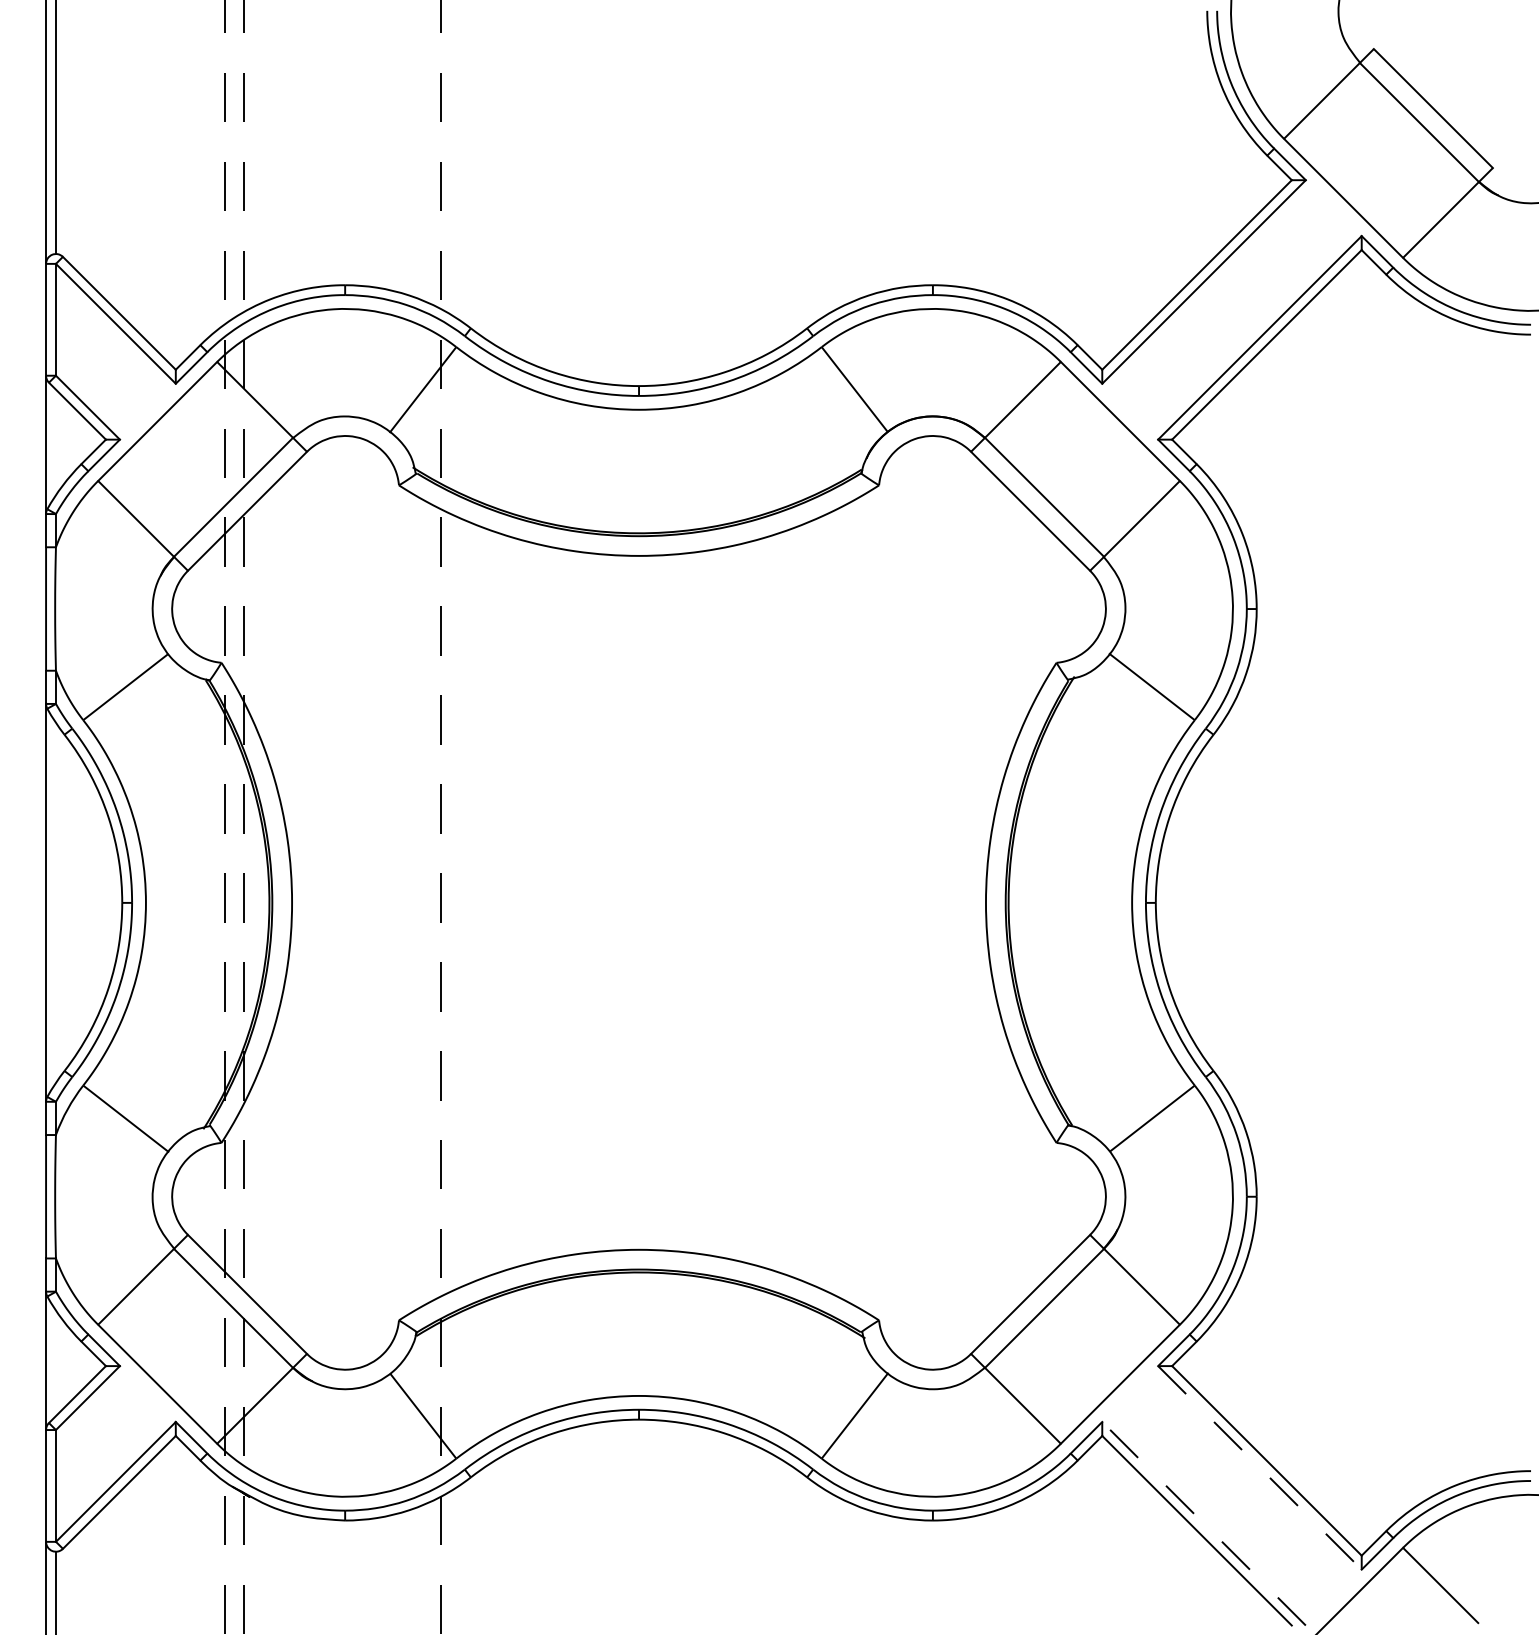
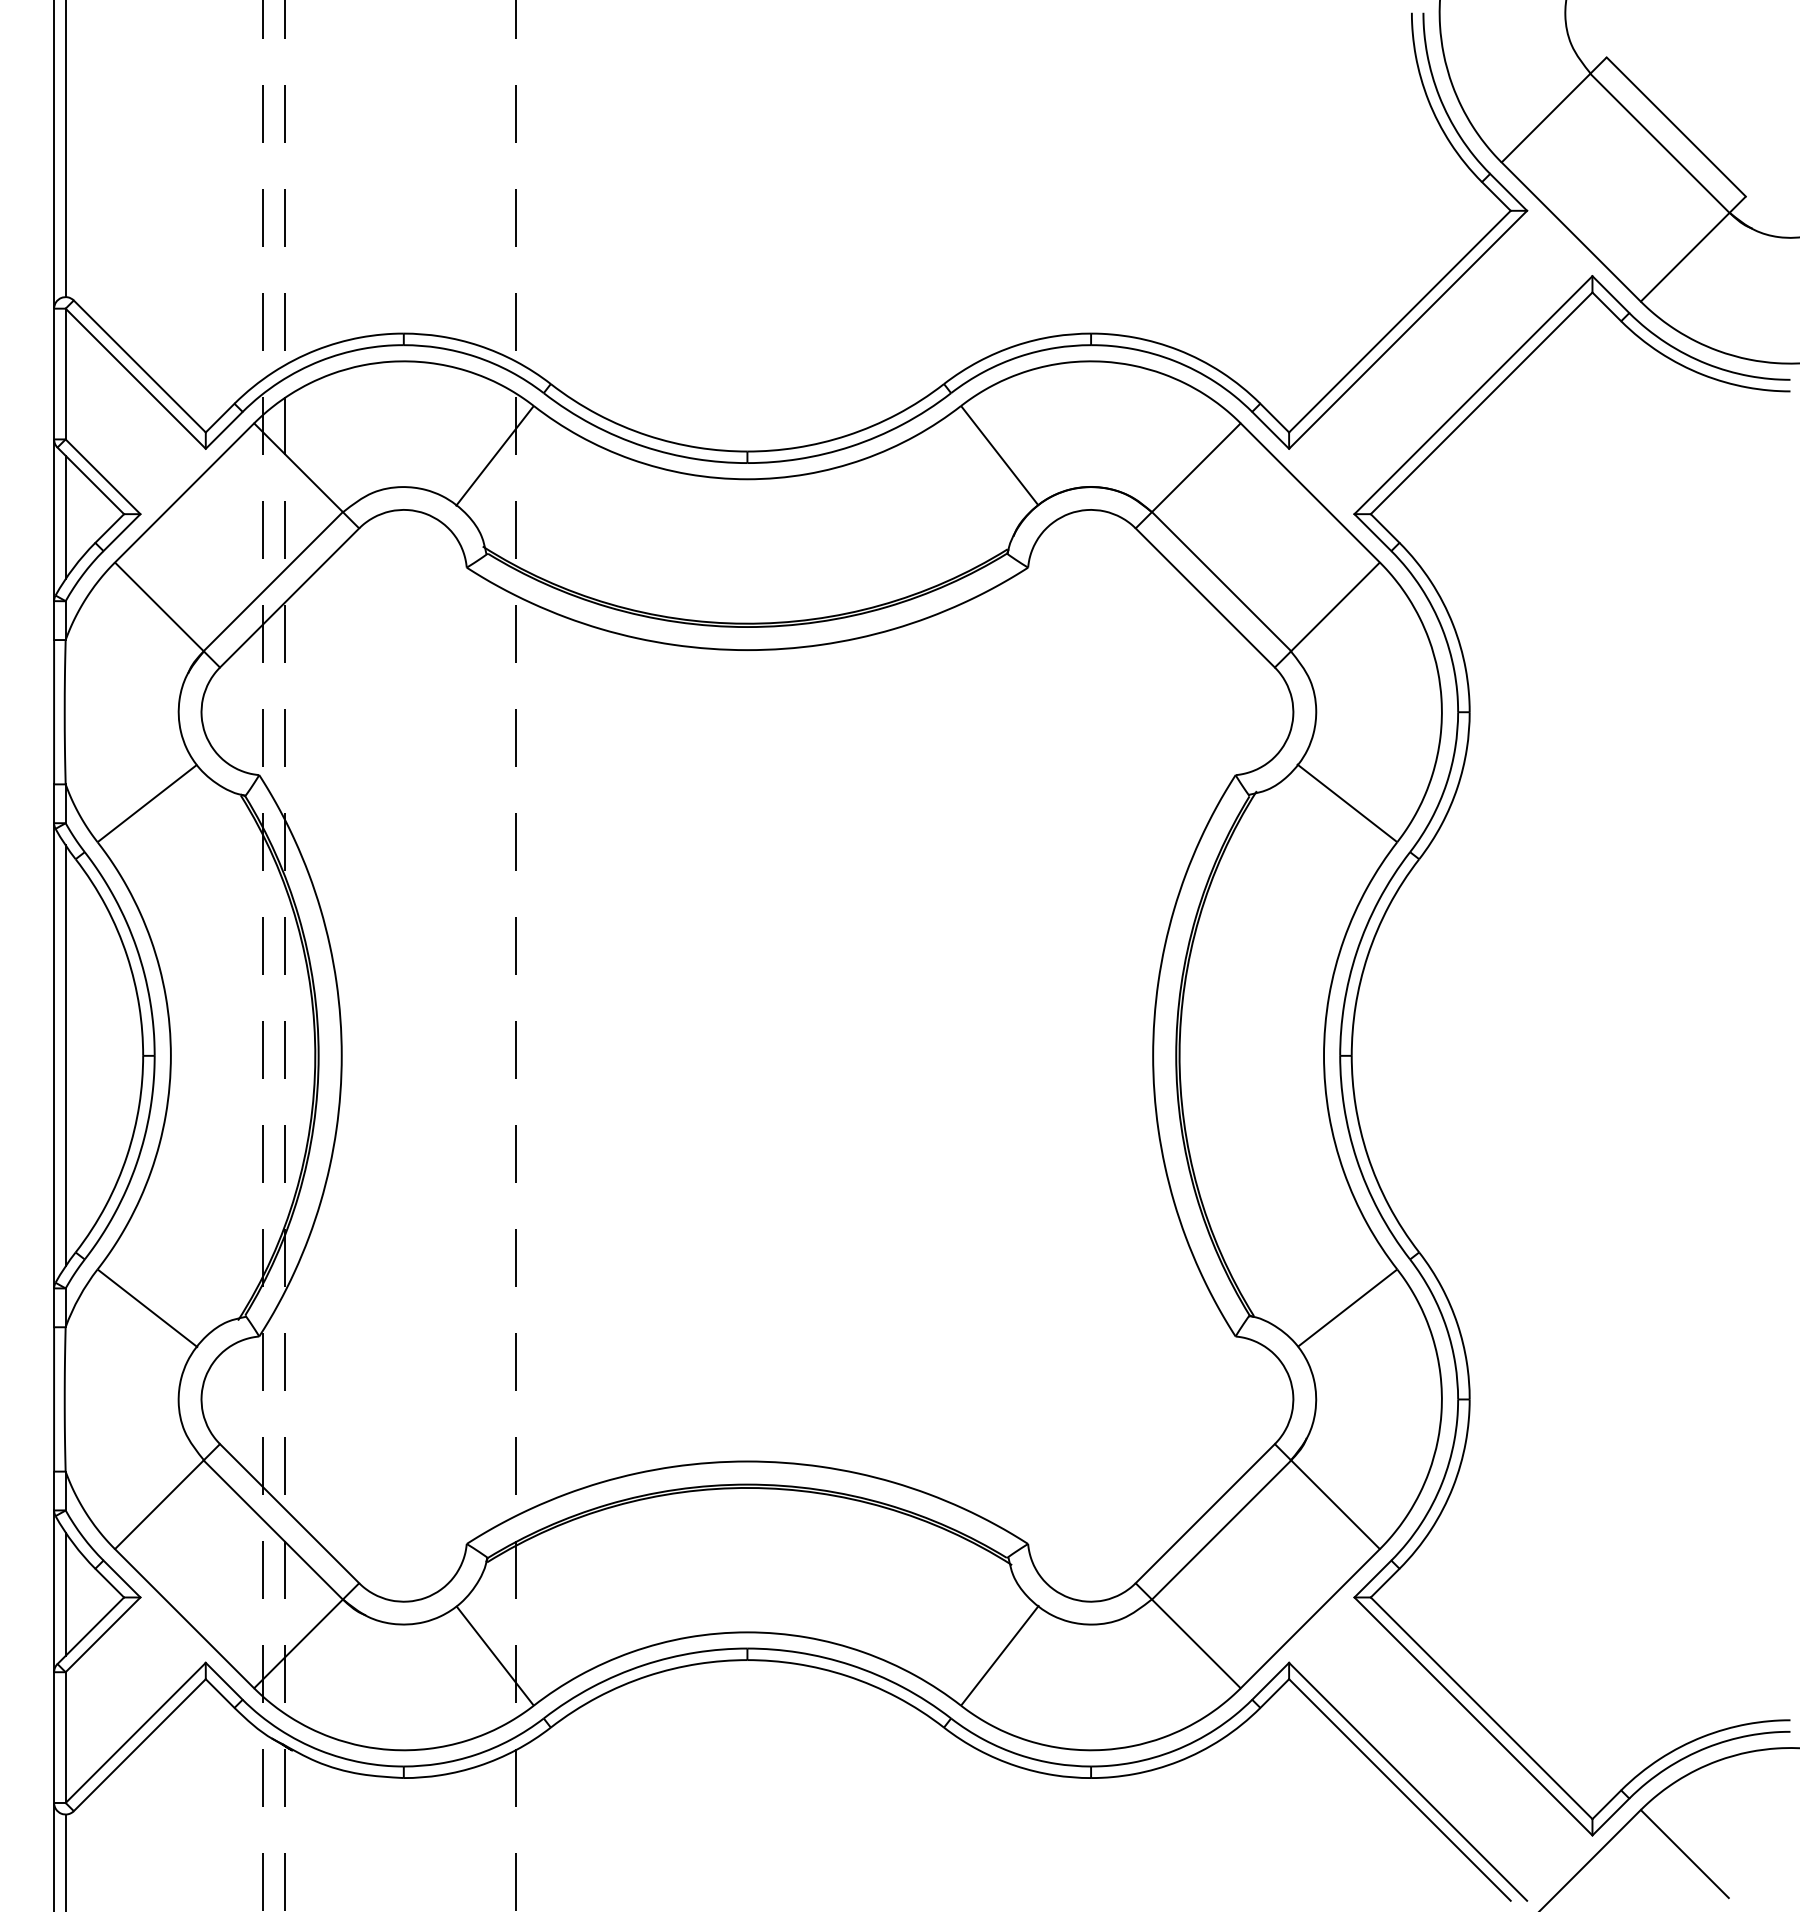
line: (55, 442) -> (65, 517), added
line: (55, 902) -> (65, 1055), added
line: (55, 1363) -> (65, 1594), added
line: (1259, 1467) -> (1472, 1716), dashed -> solid
line: (1204, 1523) -> (1408, 1781), dashed -> solid

